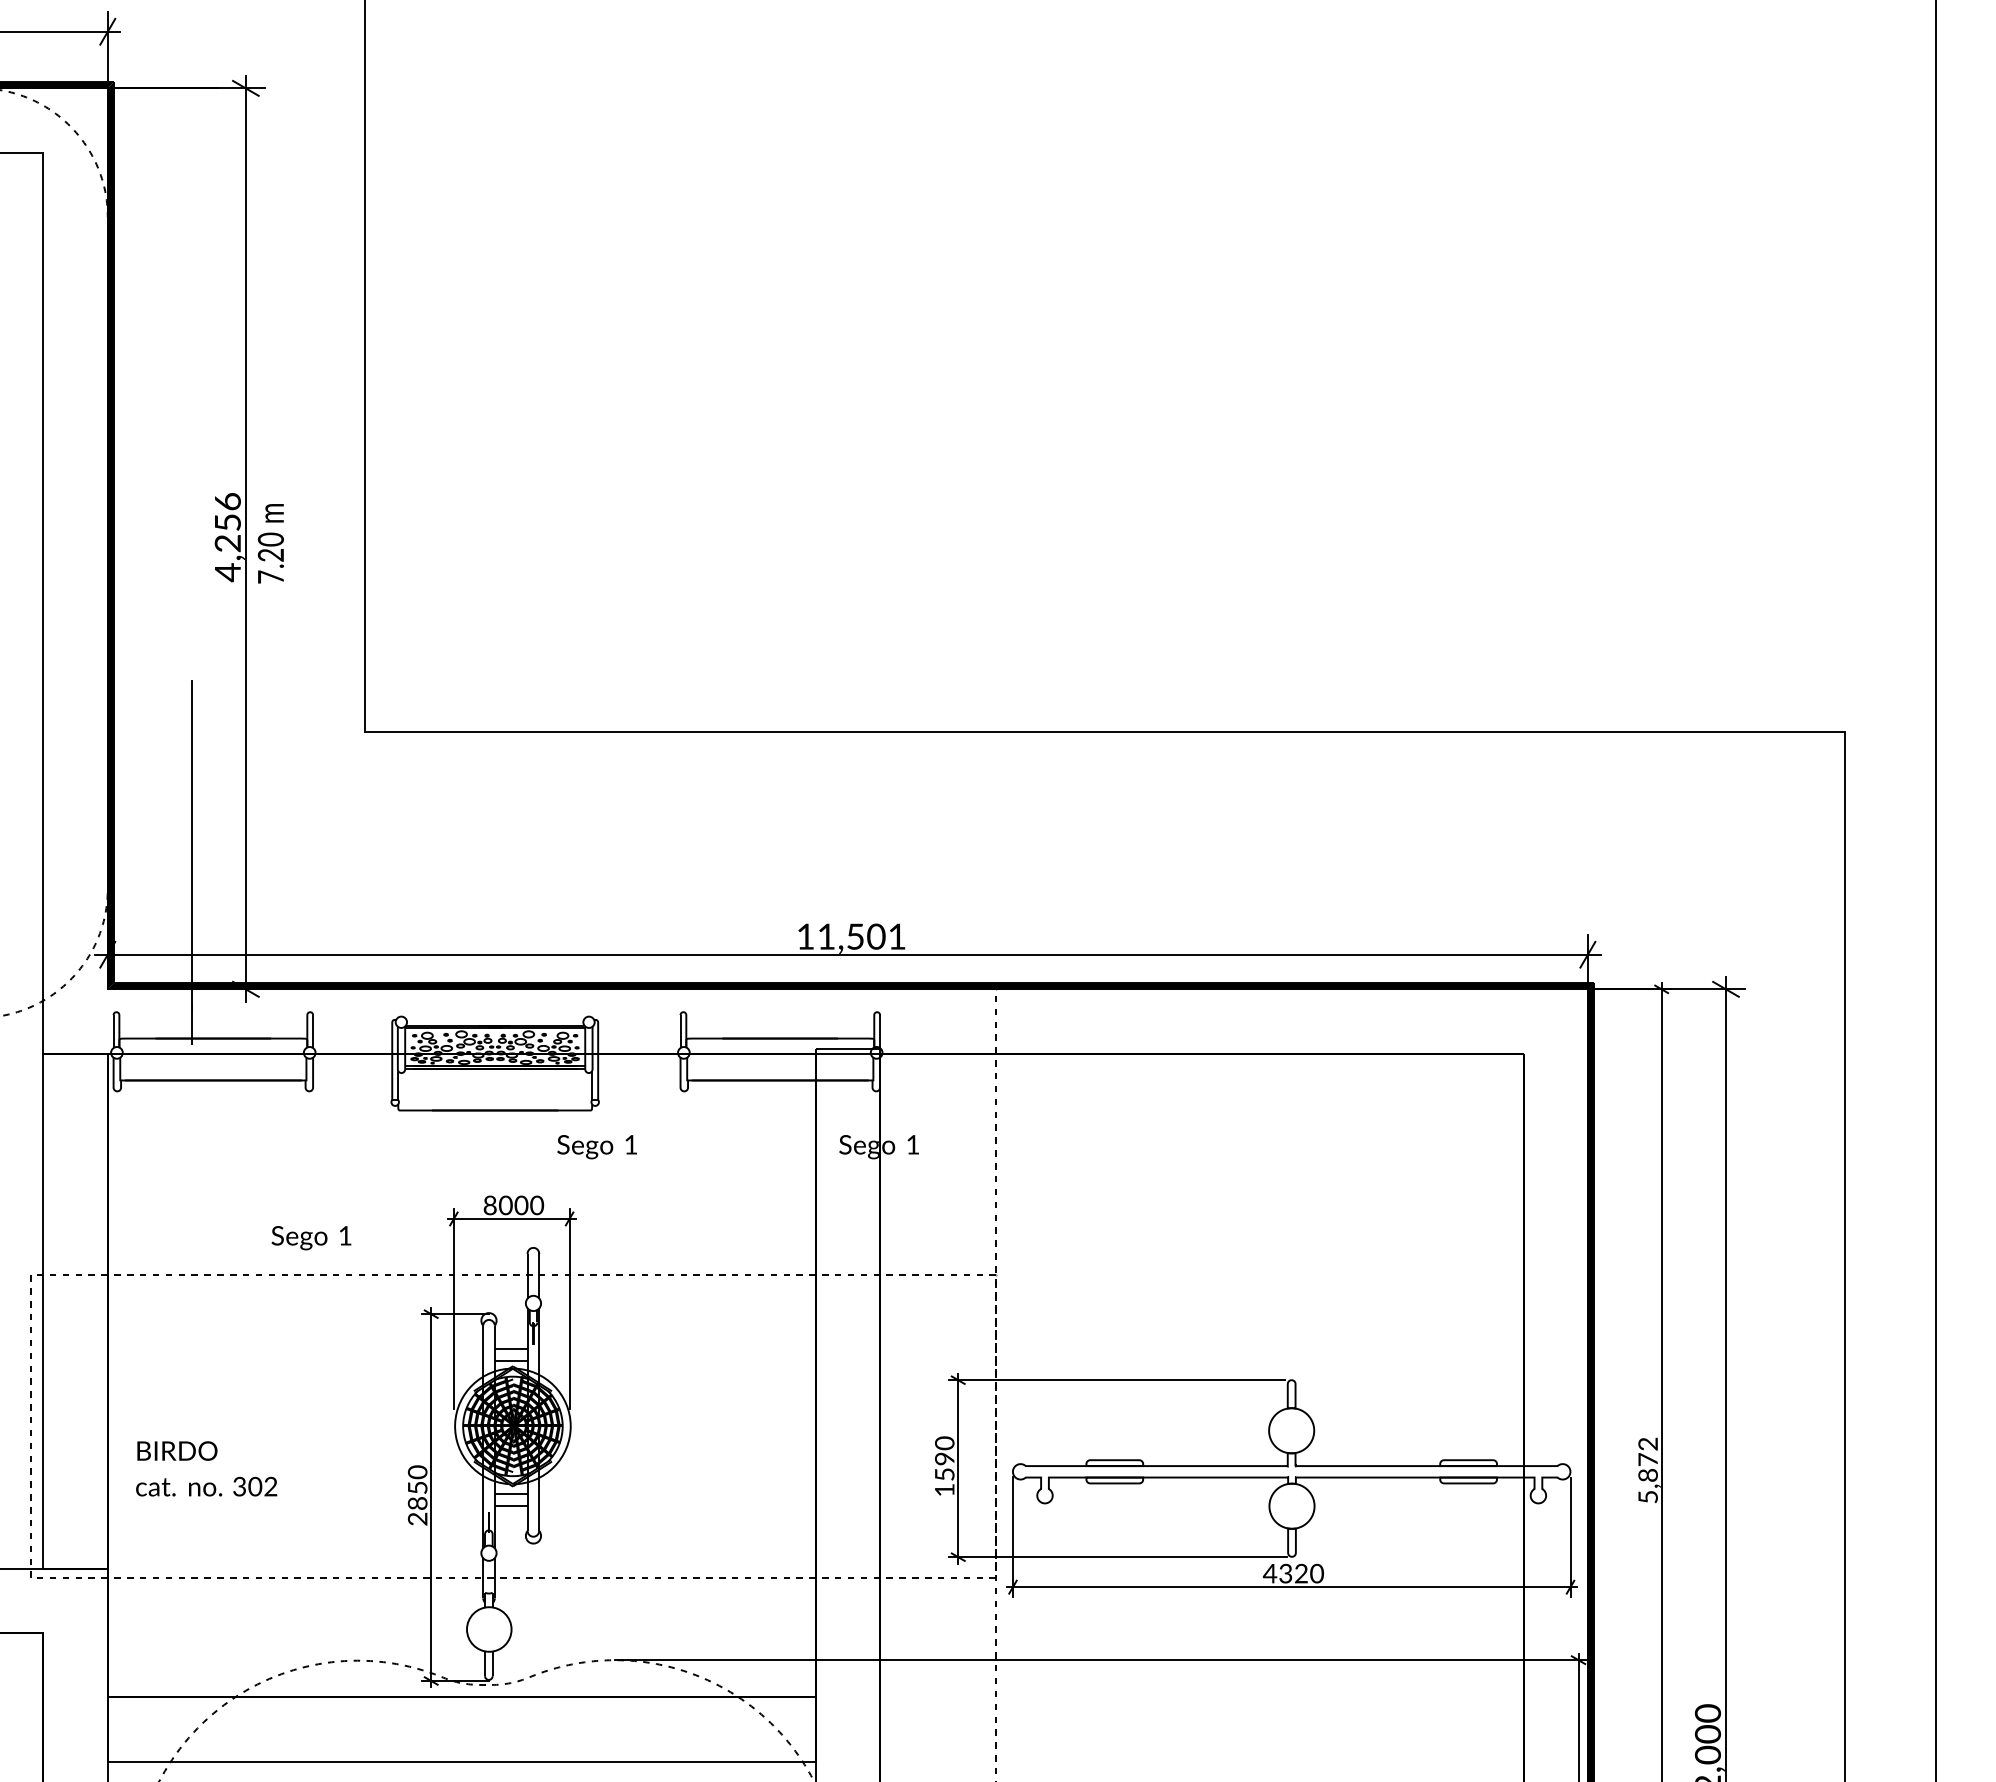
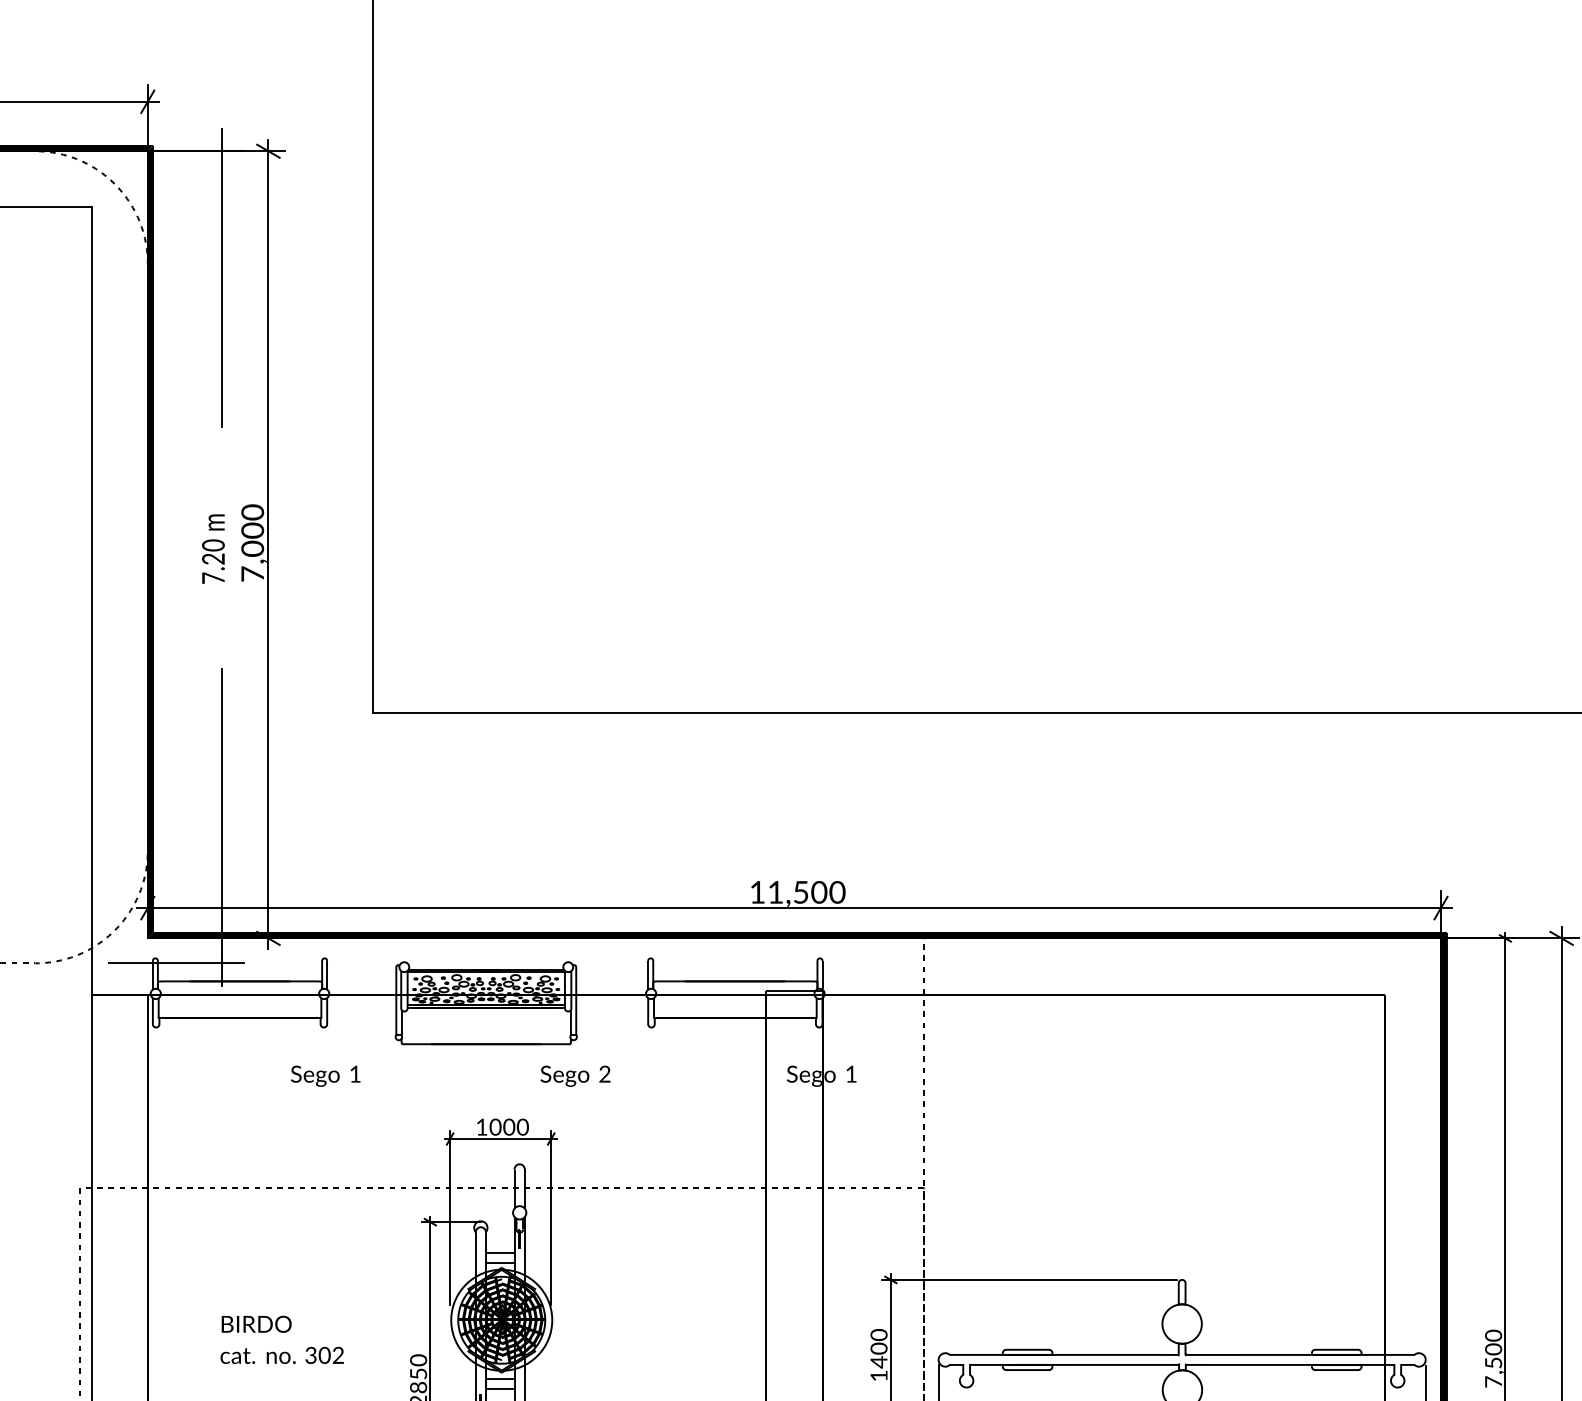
line: (192, 232) -> (221, 277), added
text: (227, 537) -> (252, 543), 4,256 -> 7,000
text: (270, 543) -> (213, 548), moved
text: (897, 936) -> (837, 892), 11,501 -> 11,500
line: (140, 1017) -> (176, 962), added
text: (630, 1144) -> (604, 1073), 1 -> 2
text: (489, 1205) -> (481, 1127), 8000 -> 1000
text: (311, 1238) -> (325, 1076), moved
text: (944, 1466) -> (878, 1355), 1590 -> 1400
text: (206, 1468) -> (282, 1339), moved
text: (1647, 1470) -> (1493, 1358), 5,872 -> 7,500

